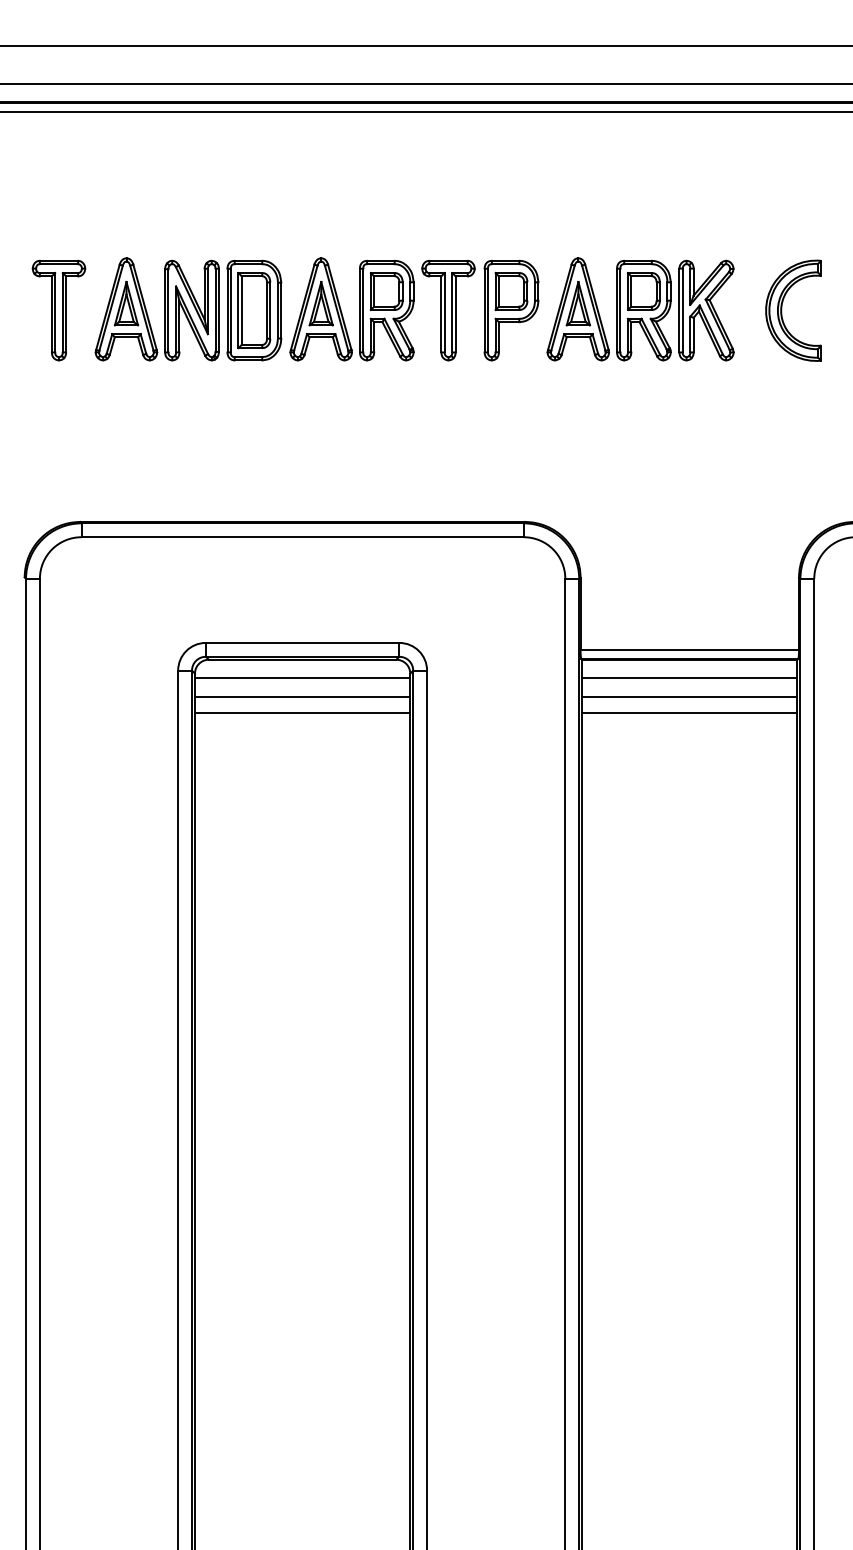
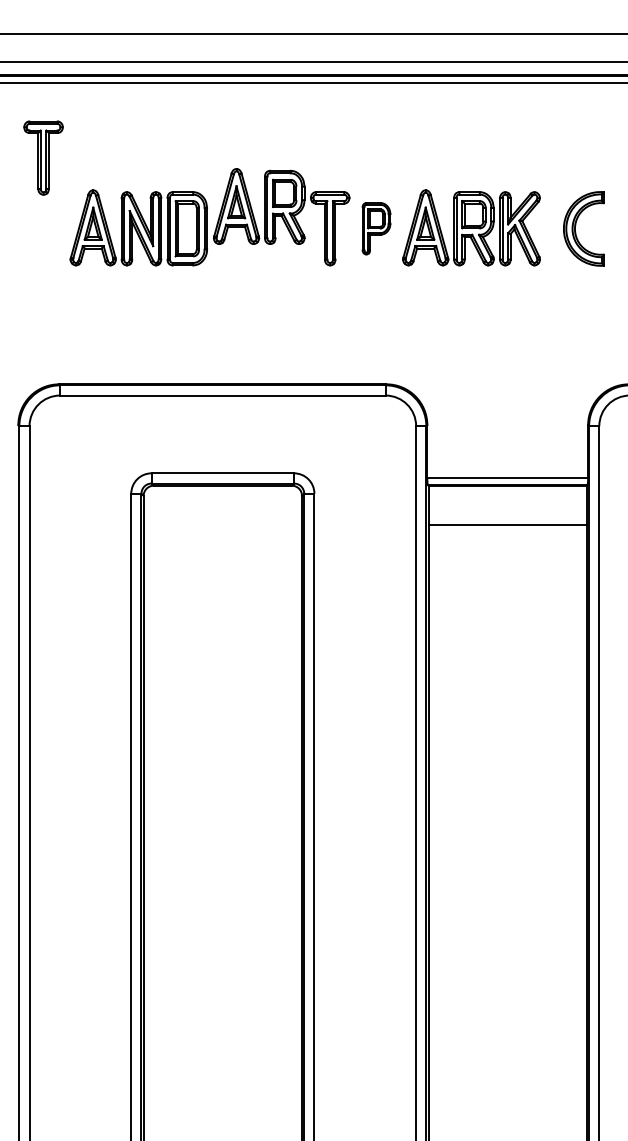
part: (359, 309) -> (264, 206), moved
part: (58, 310) -> (43, 158), moved
part: (511, 310) -> (376, 228), size x0.7
line: (302, 678) -> (222, 499), removed
line: (689, 678) -> (507, 499), removed
line: (302, 696) -> (222, 512), removed
line: (689, 696) -> (507, 512), removed
line: (302, 713) -> (222, 525), removed

